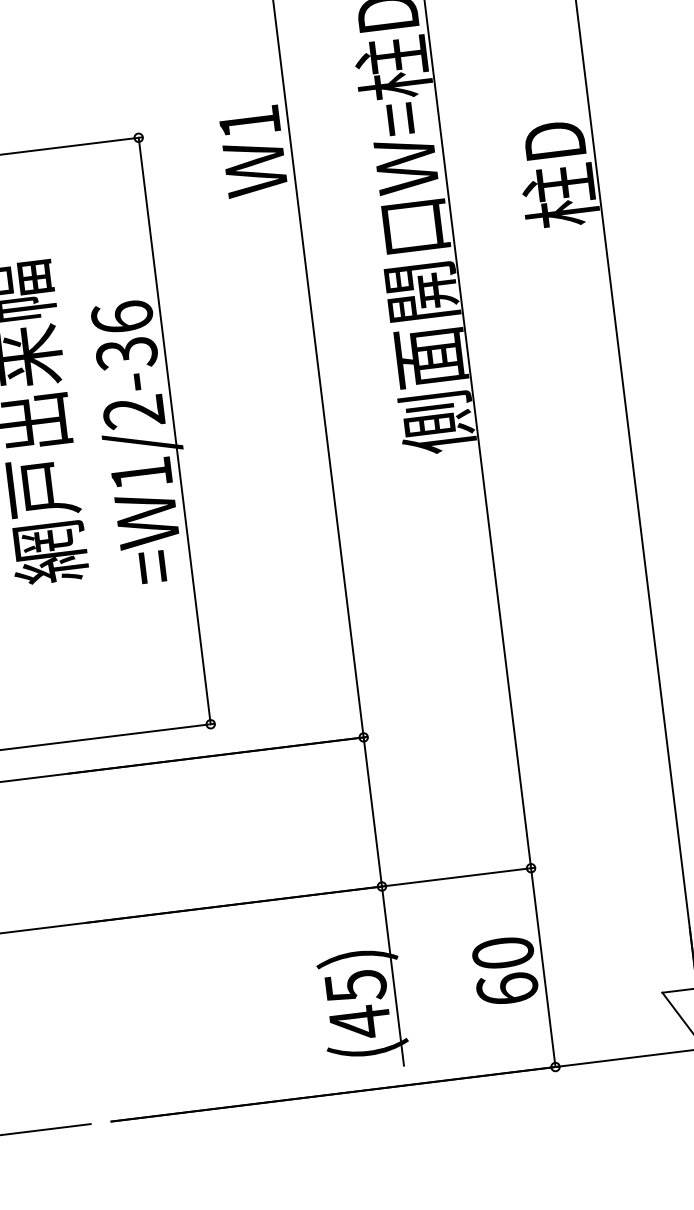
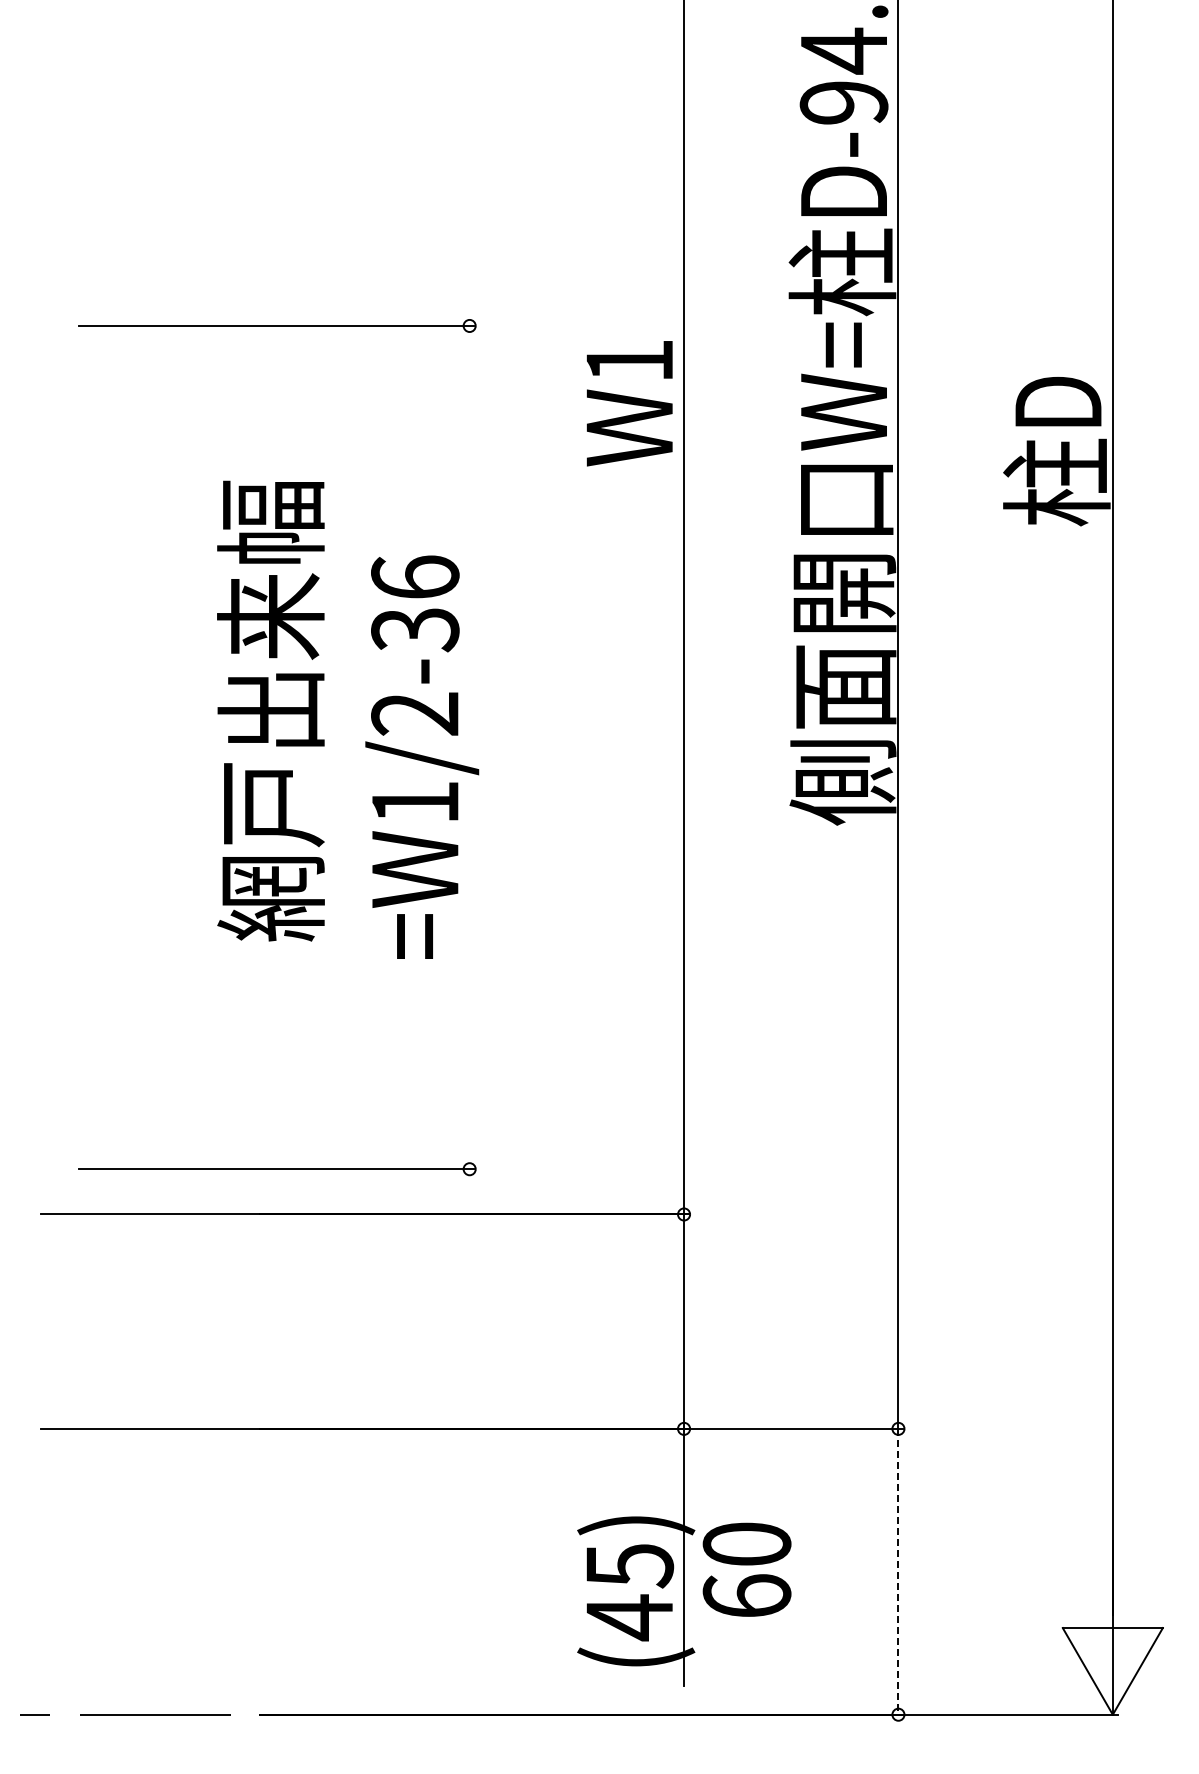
text: (253, 151) -> (629, 403), moved
line: (174, 430) -> (469, 747), removed
line: (543, 967) -> (898, 1571), solid -> dashed
text: (504, 970) -> (746, 1569), moved

